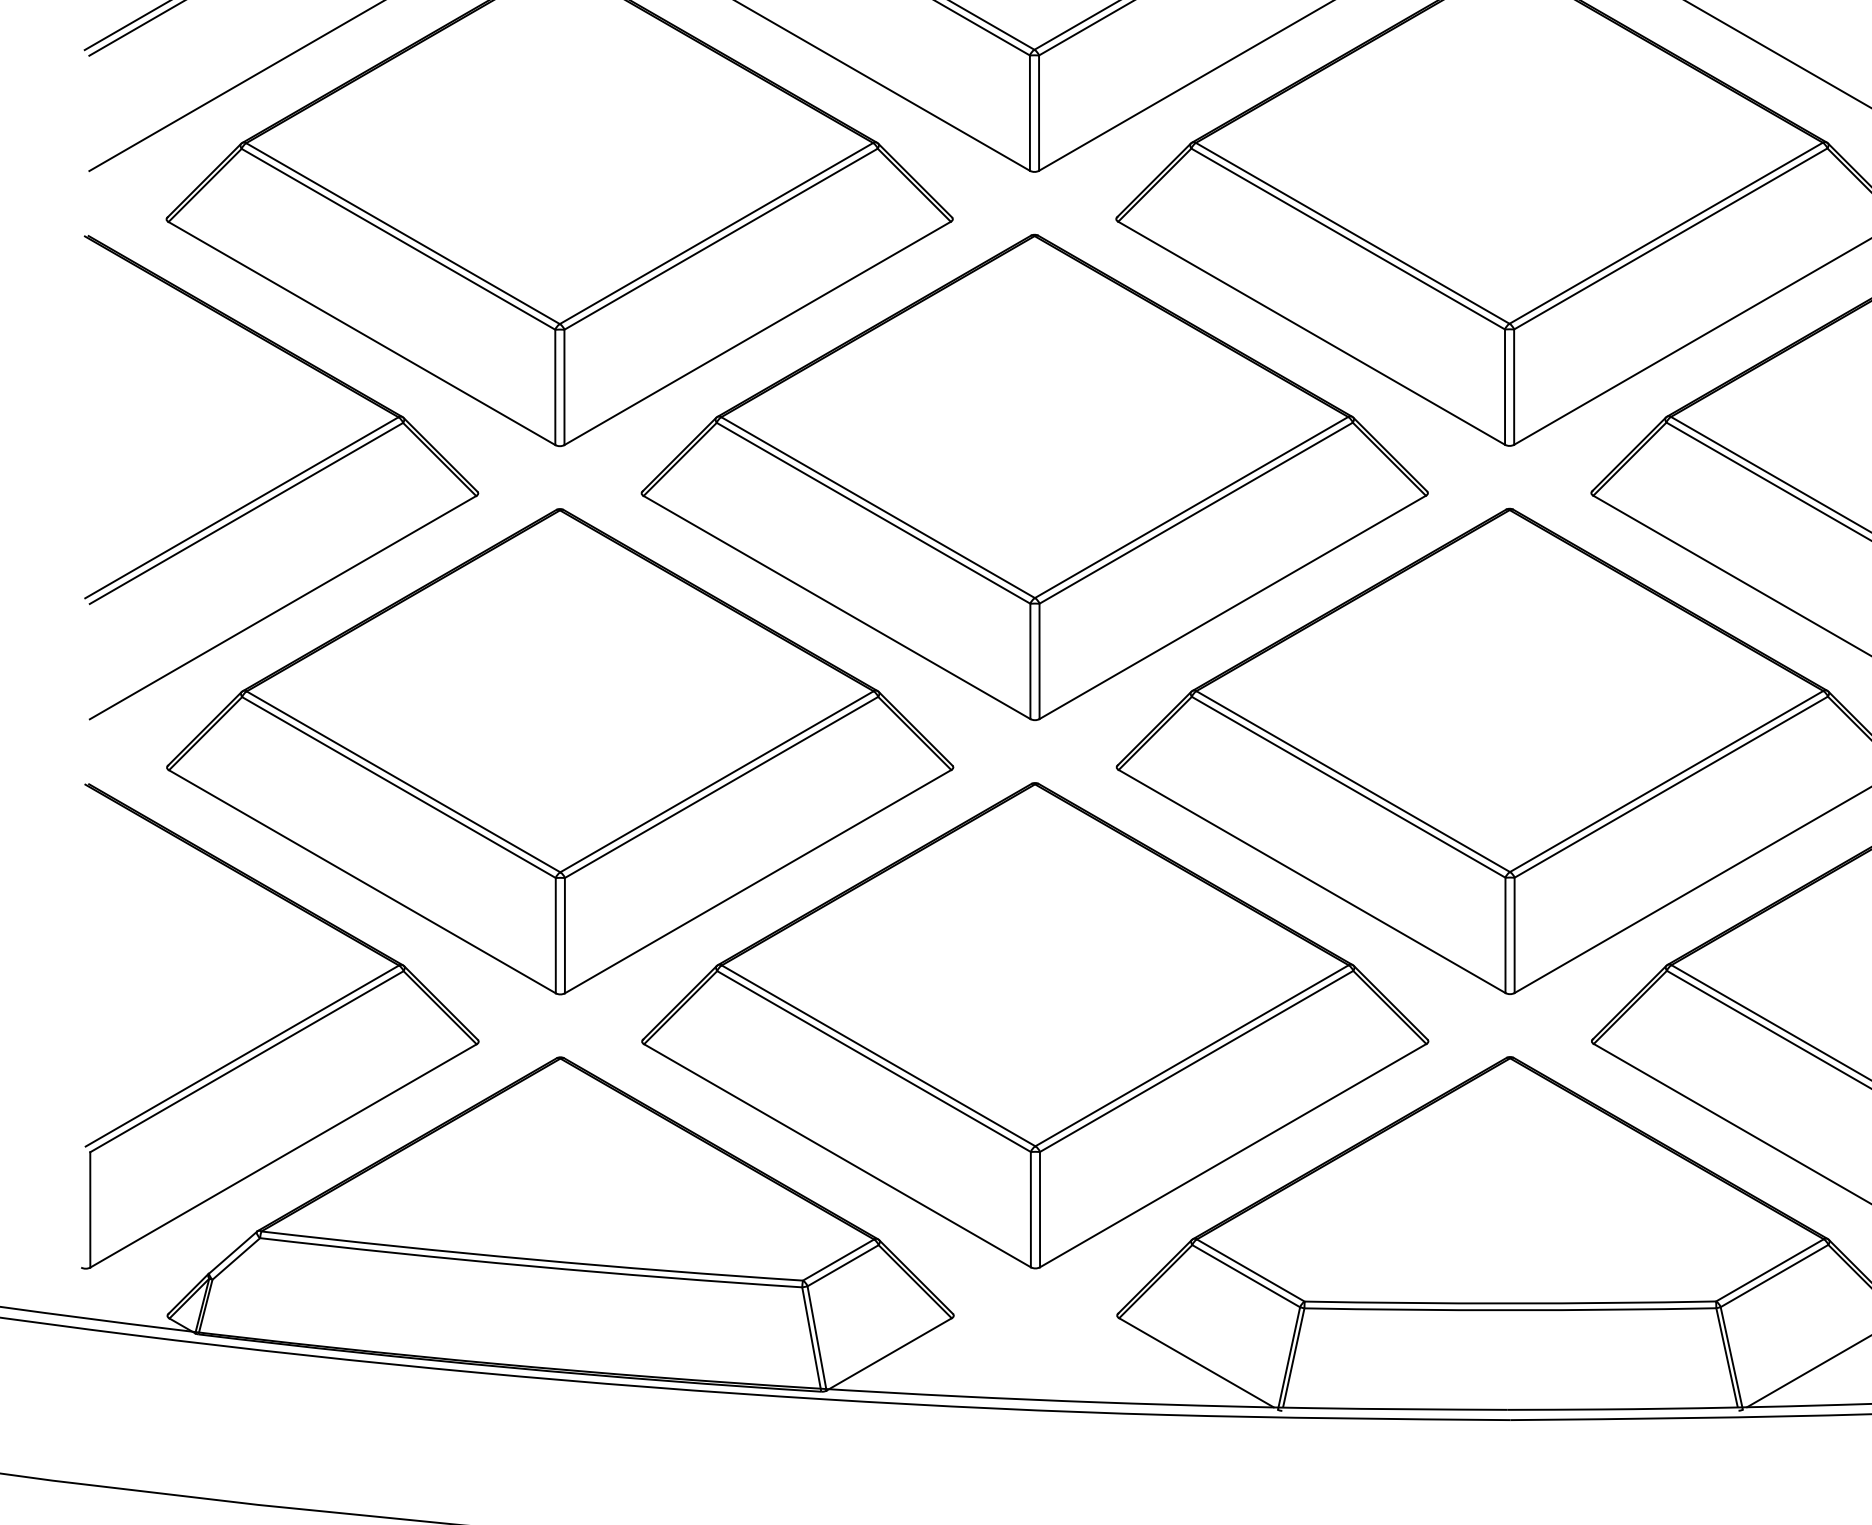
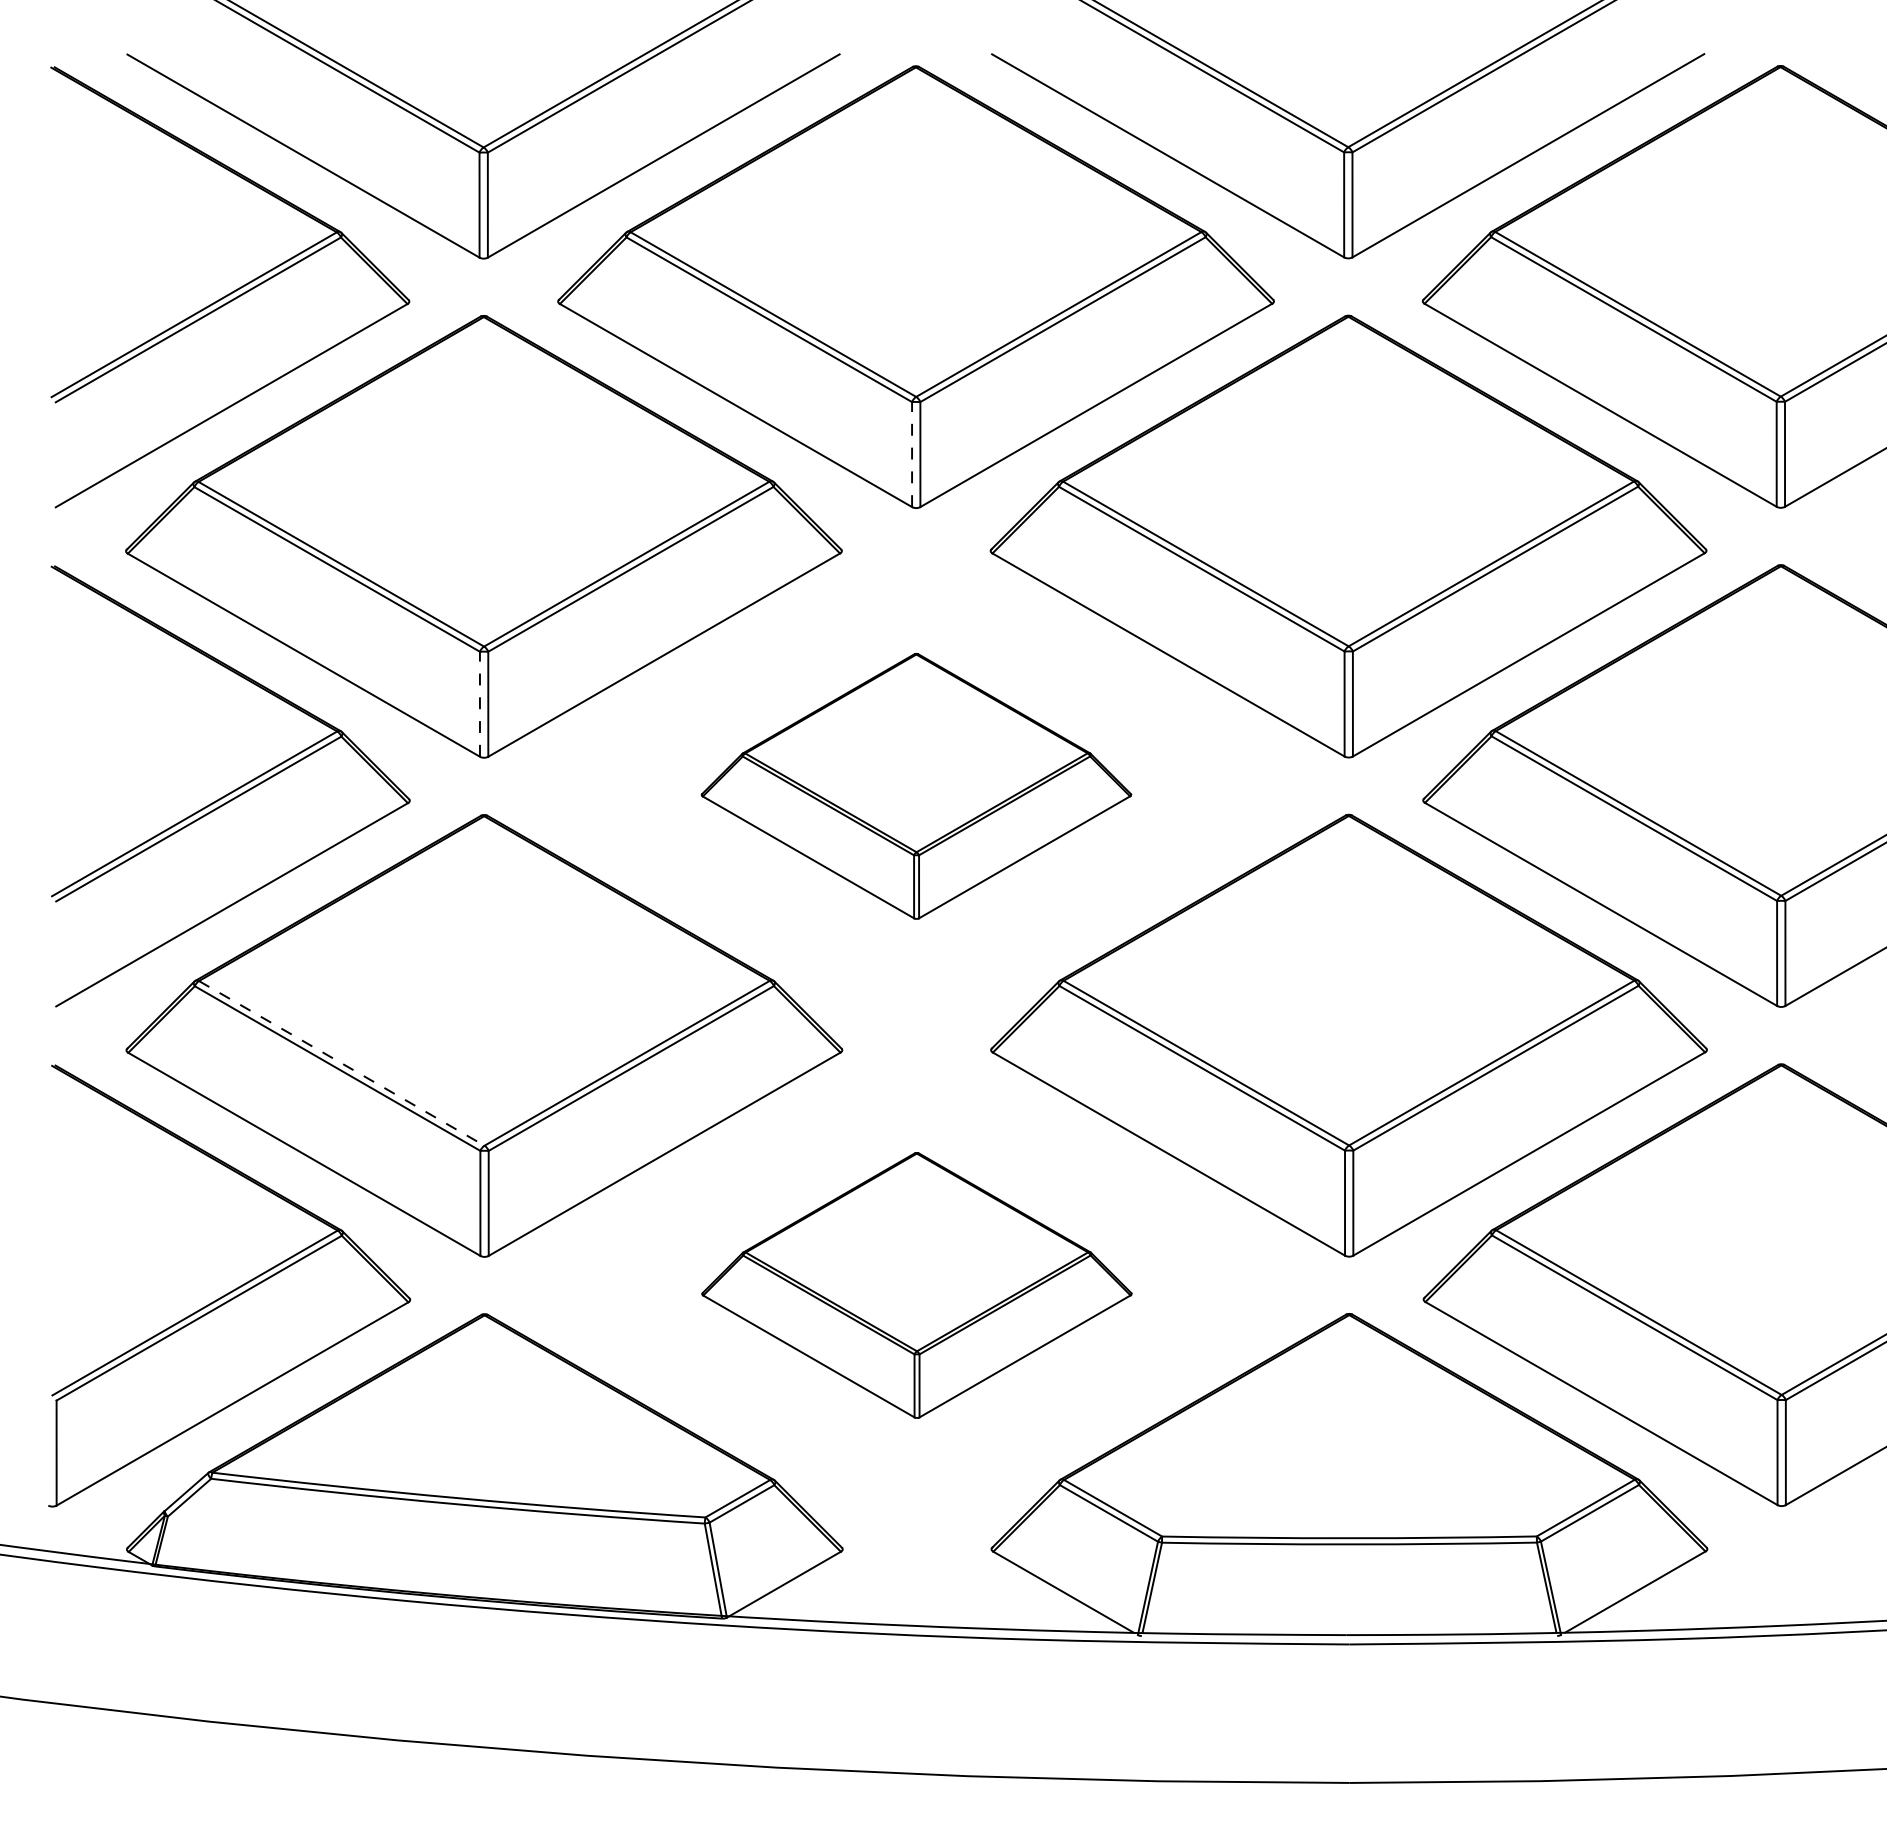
line: (1030, 113) -> (912, 454), solid -> dashed
line: (554, 386) -> (479, 703), solid -> dashed
part: (1034, 477) -> (916, 786), size x0.6
line: (403, 781) -> (341, 1063), solid -> dashed
part: (1034, 1025) -> (916, 1285), size x0.6

